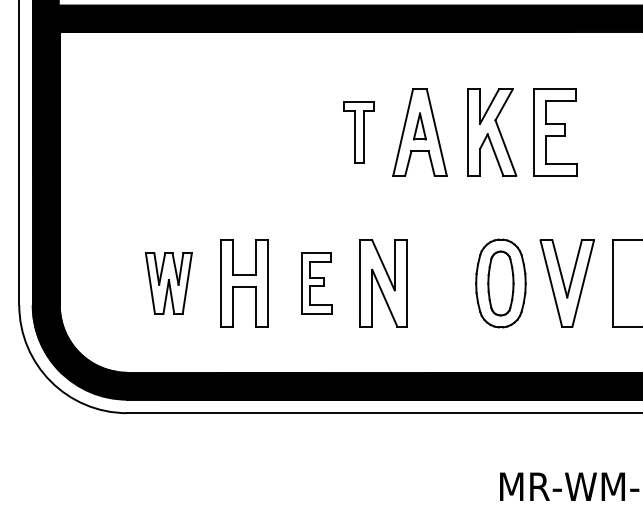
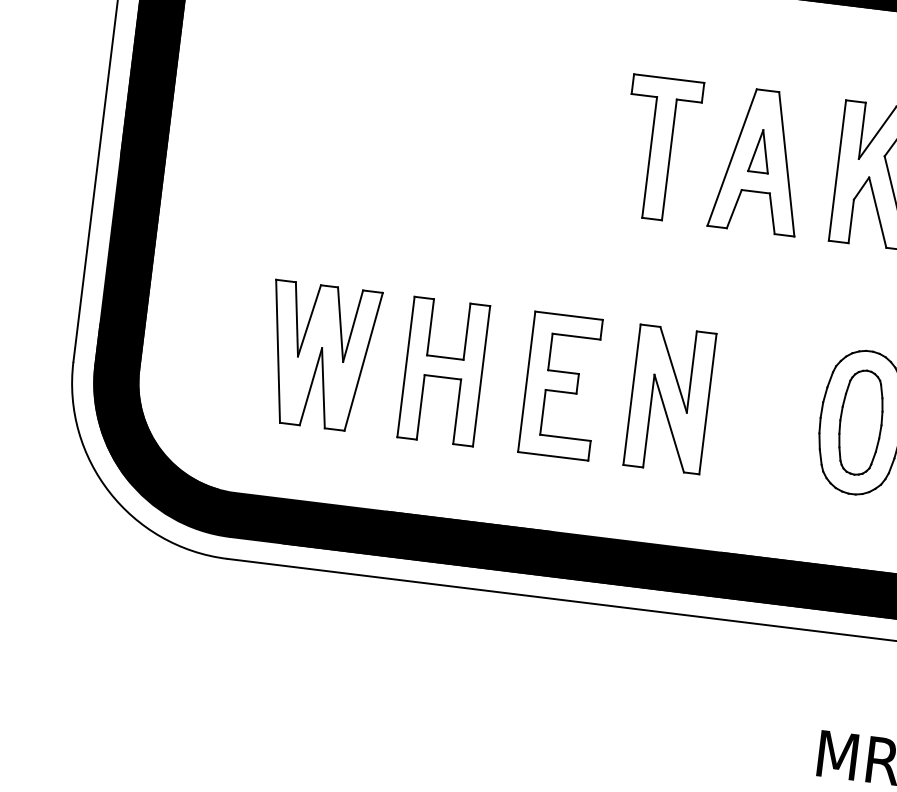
part: (359, 132) -> (661, 148), size x1.43
part: (168, 283) -> (320, 356), size x1.43
part: (316, 283) -> (561, 385), size x1.43

